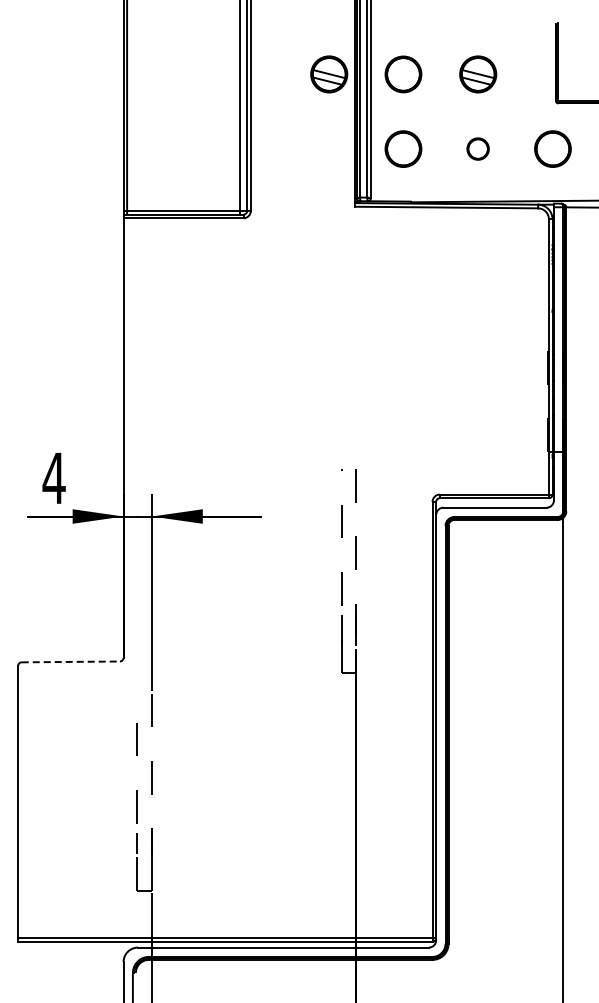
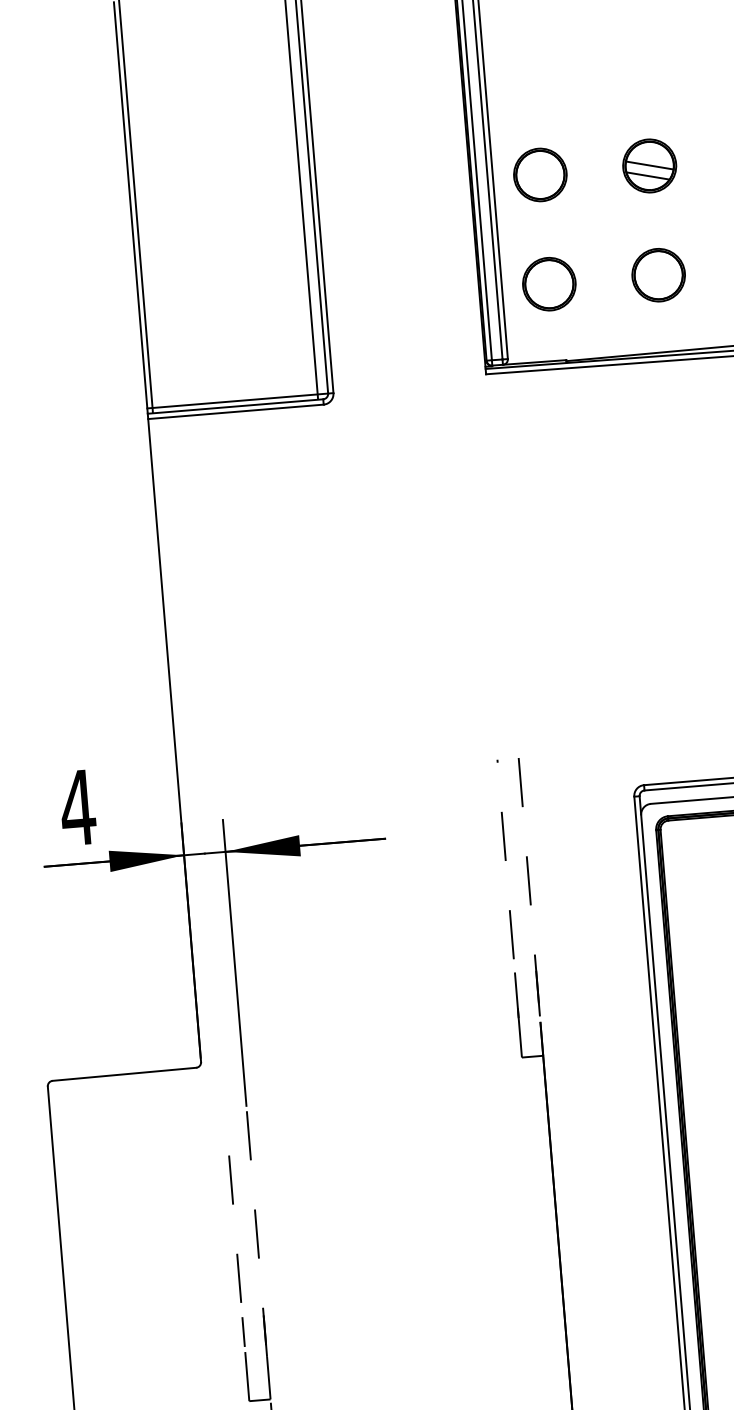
part: (329, 74) -> (432, 183), removed
part: (477, 148) -> (657, 274), size x1.67
line: (71, 661) -> (125, 1073), dashed -> solid

